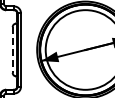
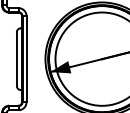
line: (12, 49) -> (16, 58), dashed -> solid

